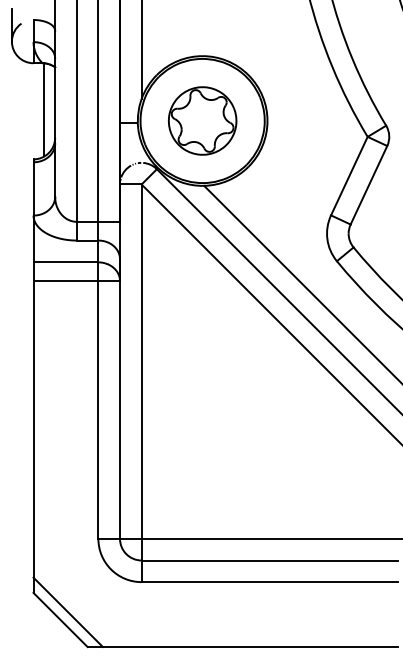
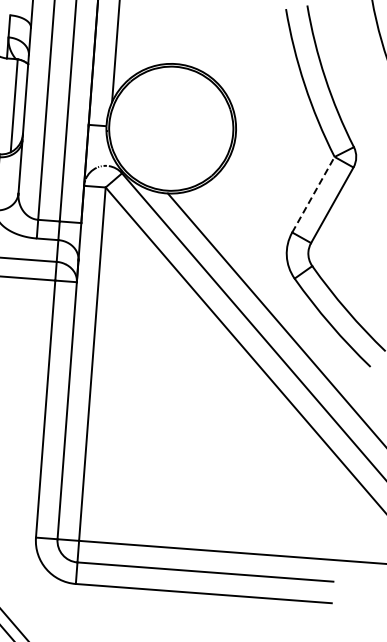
part: (202, 120) -> (171, 128), removed
line: (349, 175) -> (313, 194), solid -> dashed

